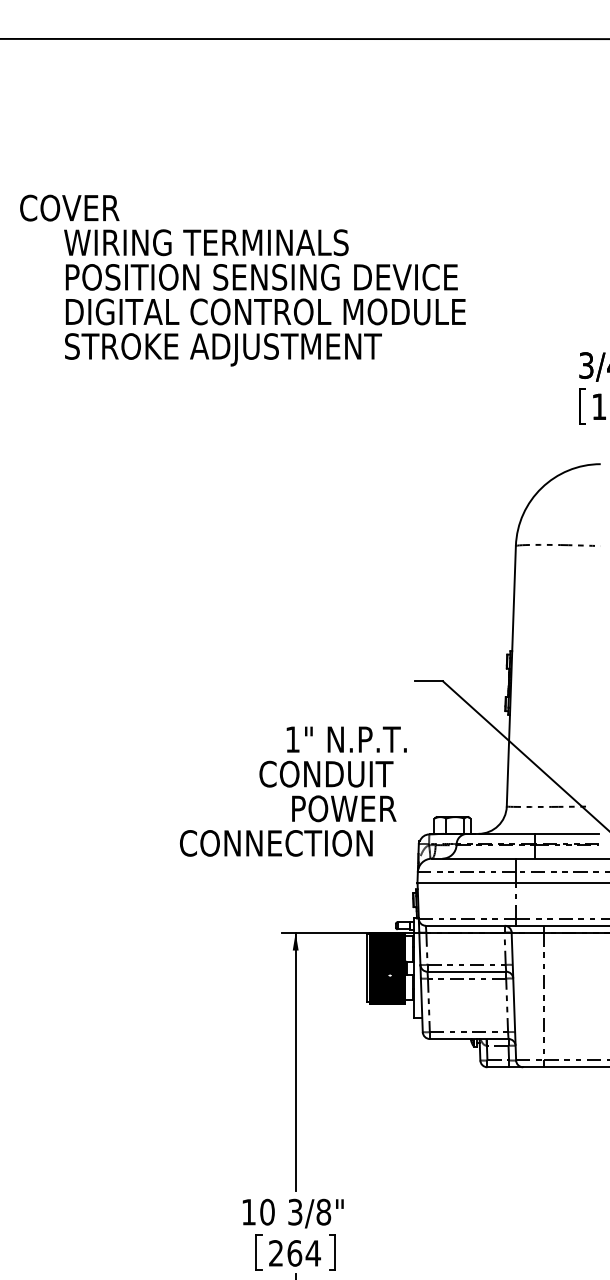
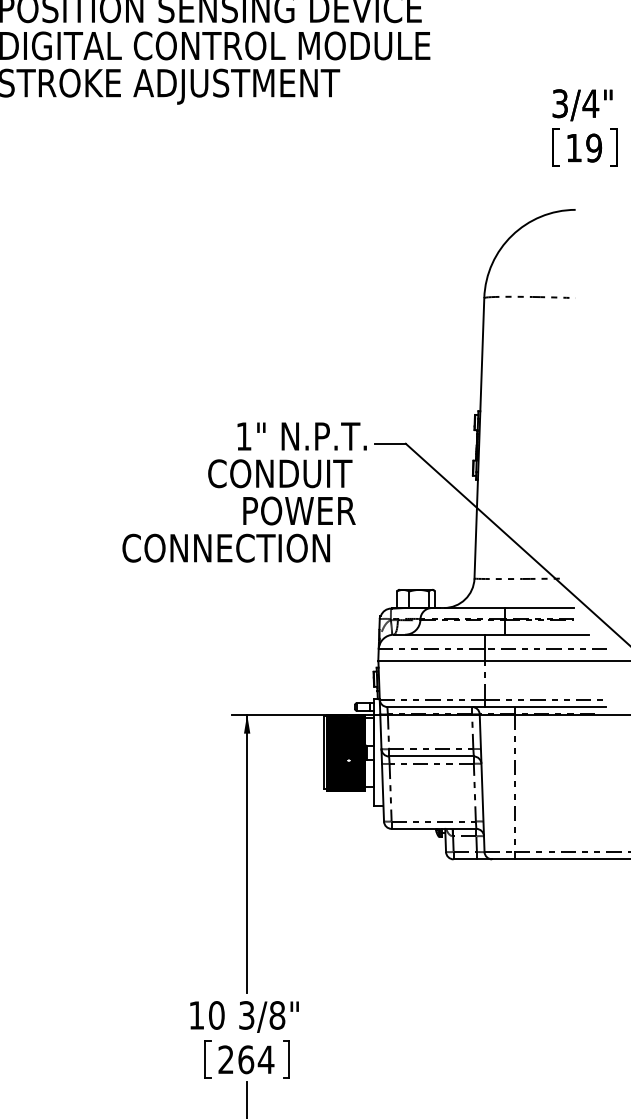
text: (293, 791) -> (244, 492), moved

